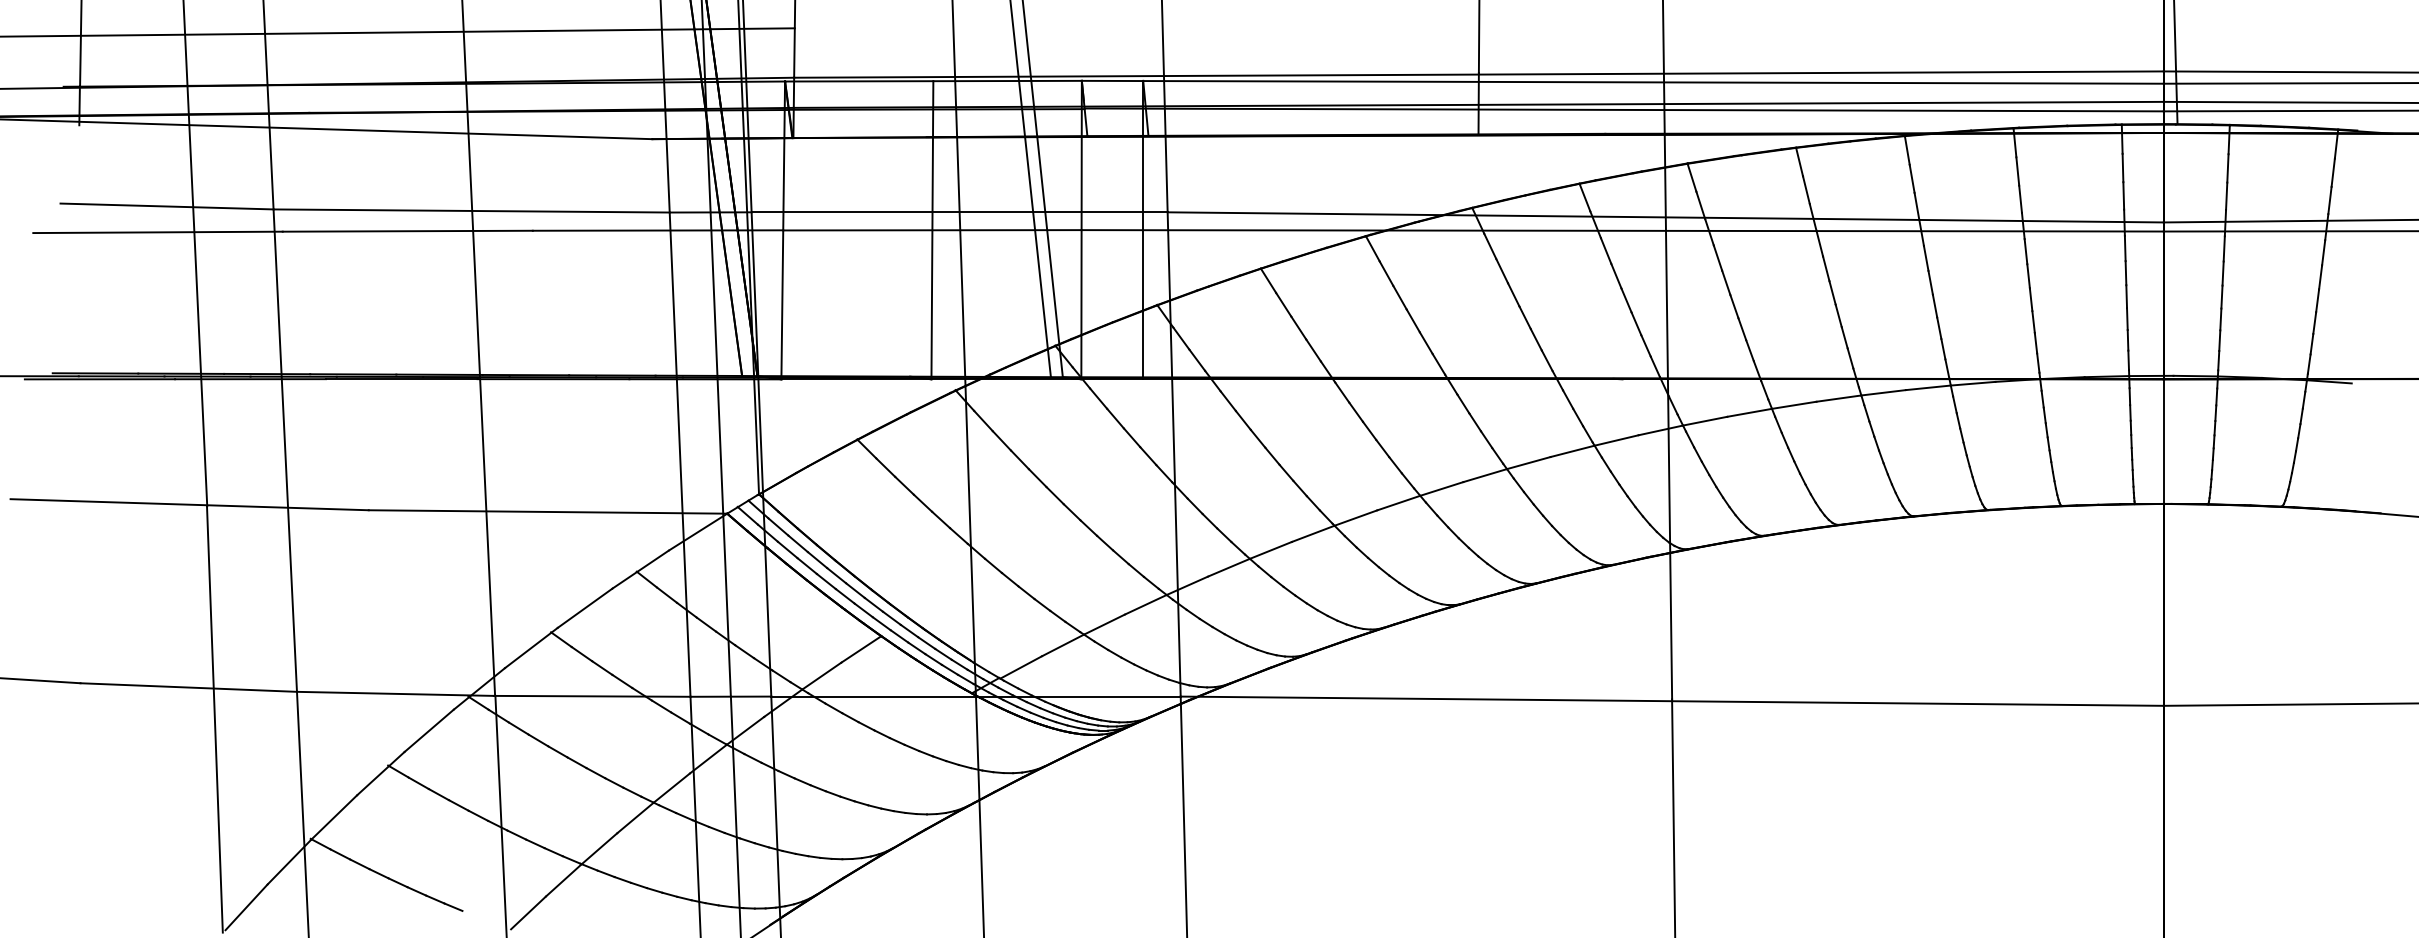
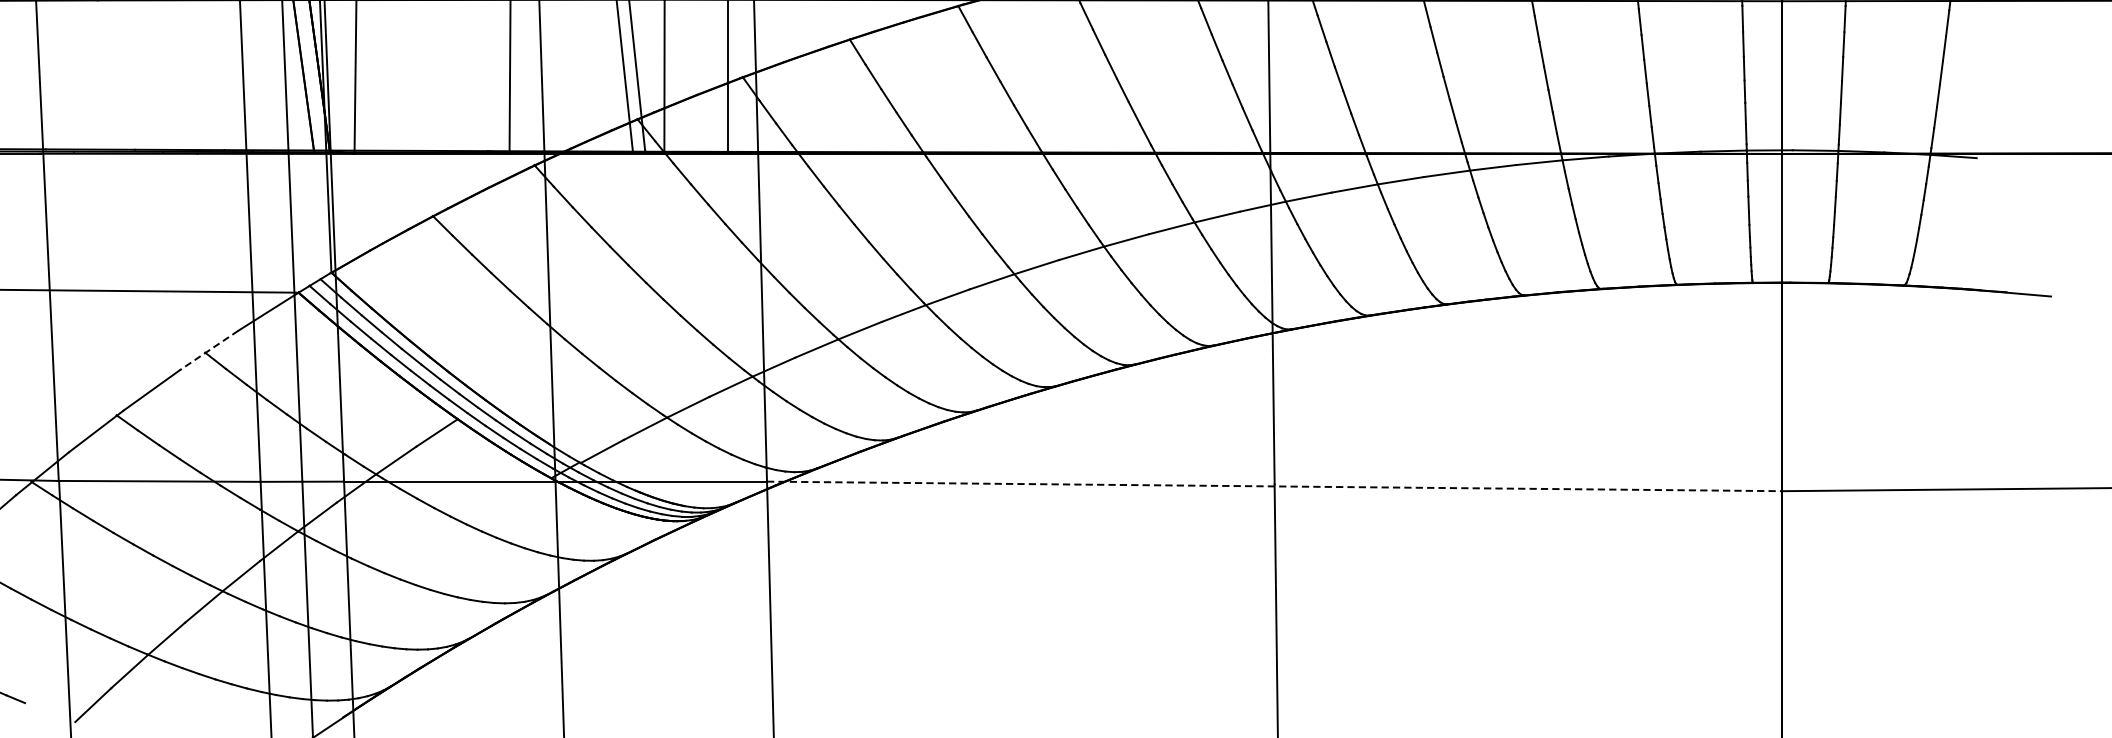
line: (640, 569) -> (208, 350), solid -> dashed
line: (1672, 701) -> (1275, 486), solid -> dashed

